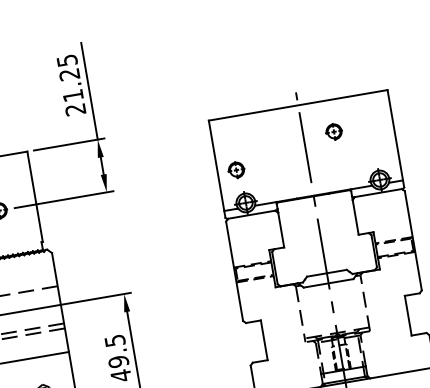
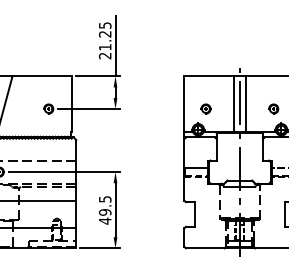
part: (333, 131) -> (273, 108), moved
line: (316, 148) -> (246, 104), added
line: (295, 152) -> (233, 104), added
part: (235, 169) -> (205, 108), moved

